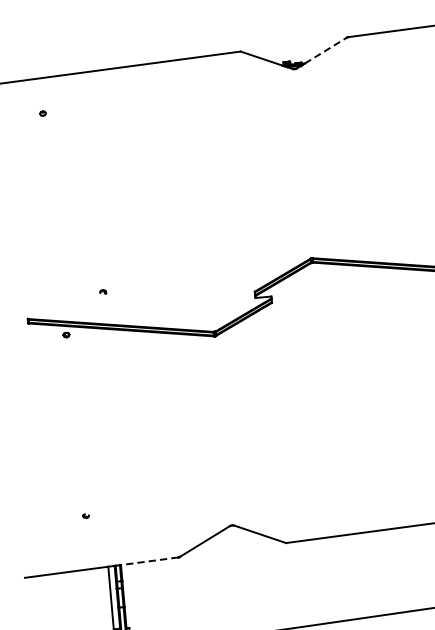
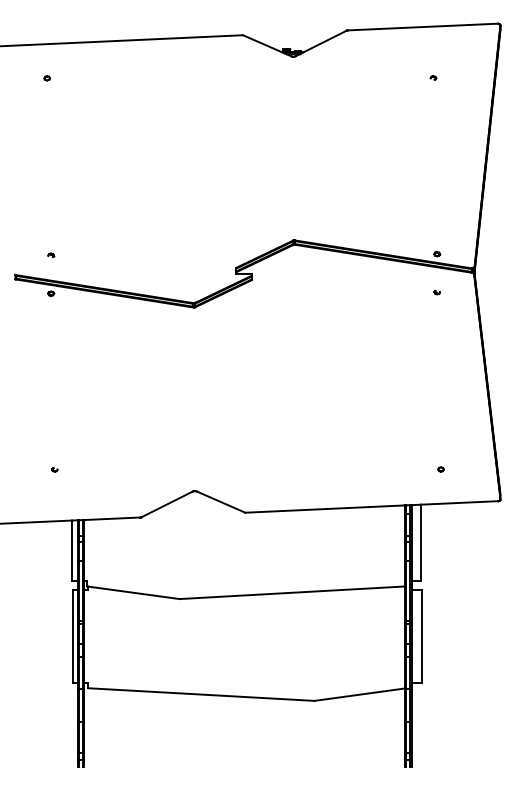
line: (326, 50) -> (325, 41), dashed -> solid
part: (103, 291) -> (51, 254), moved
line: (148, 561) -> (111, 518), dashed -> solid

